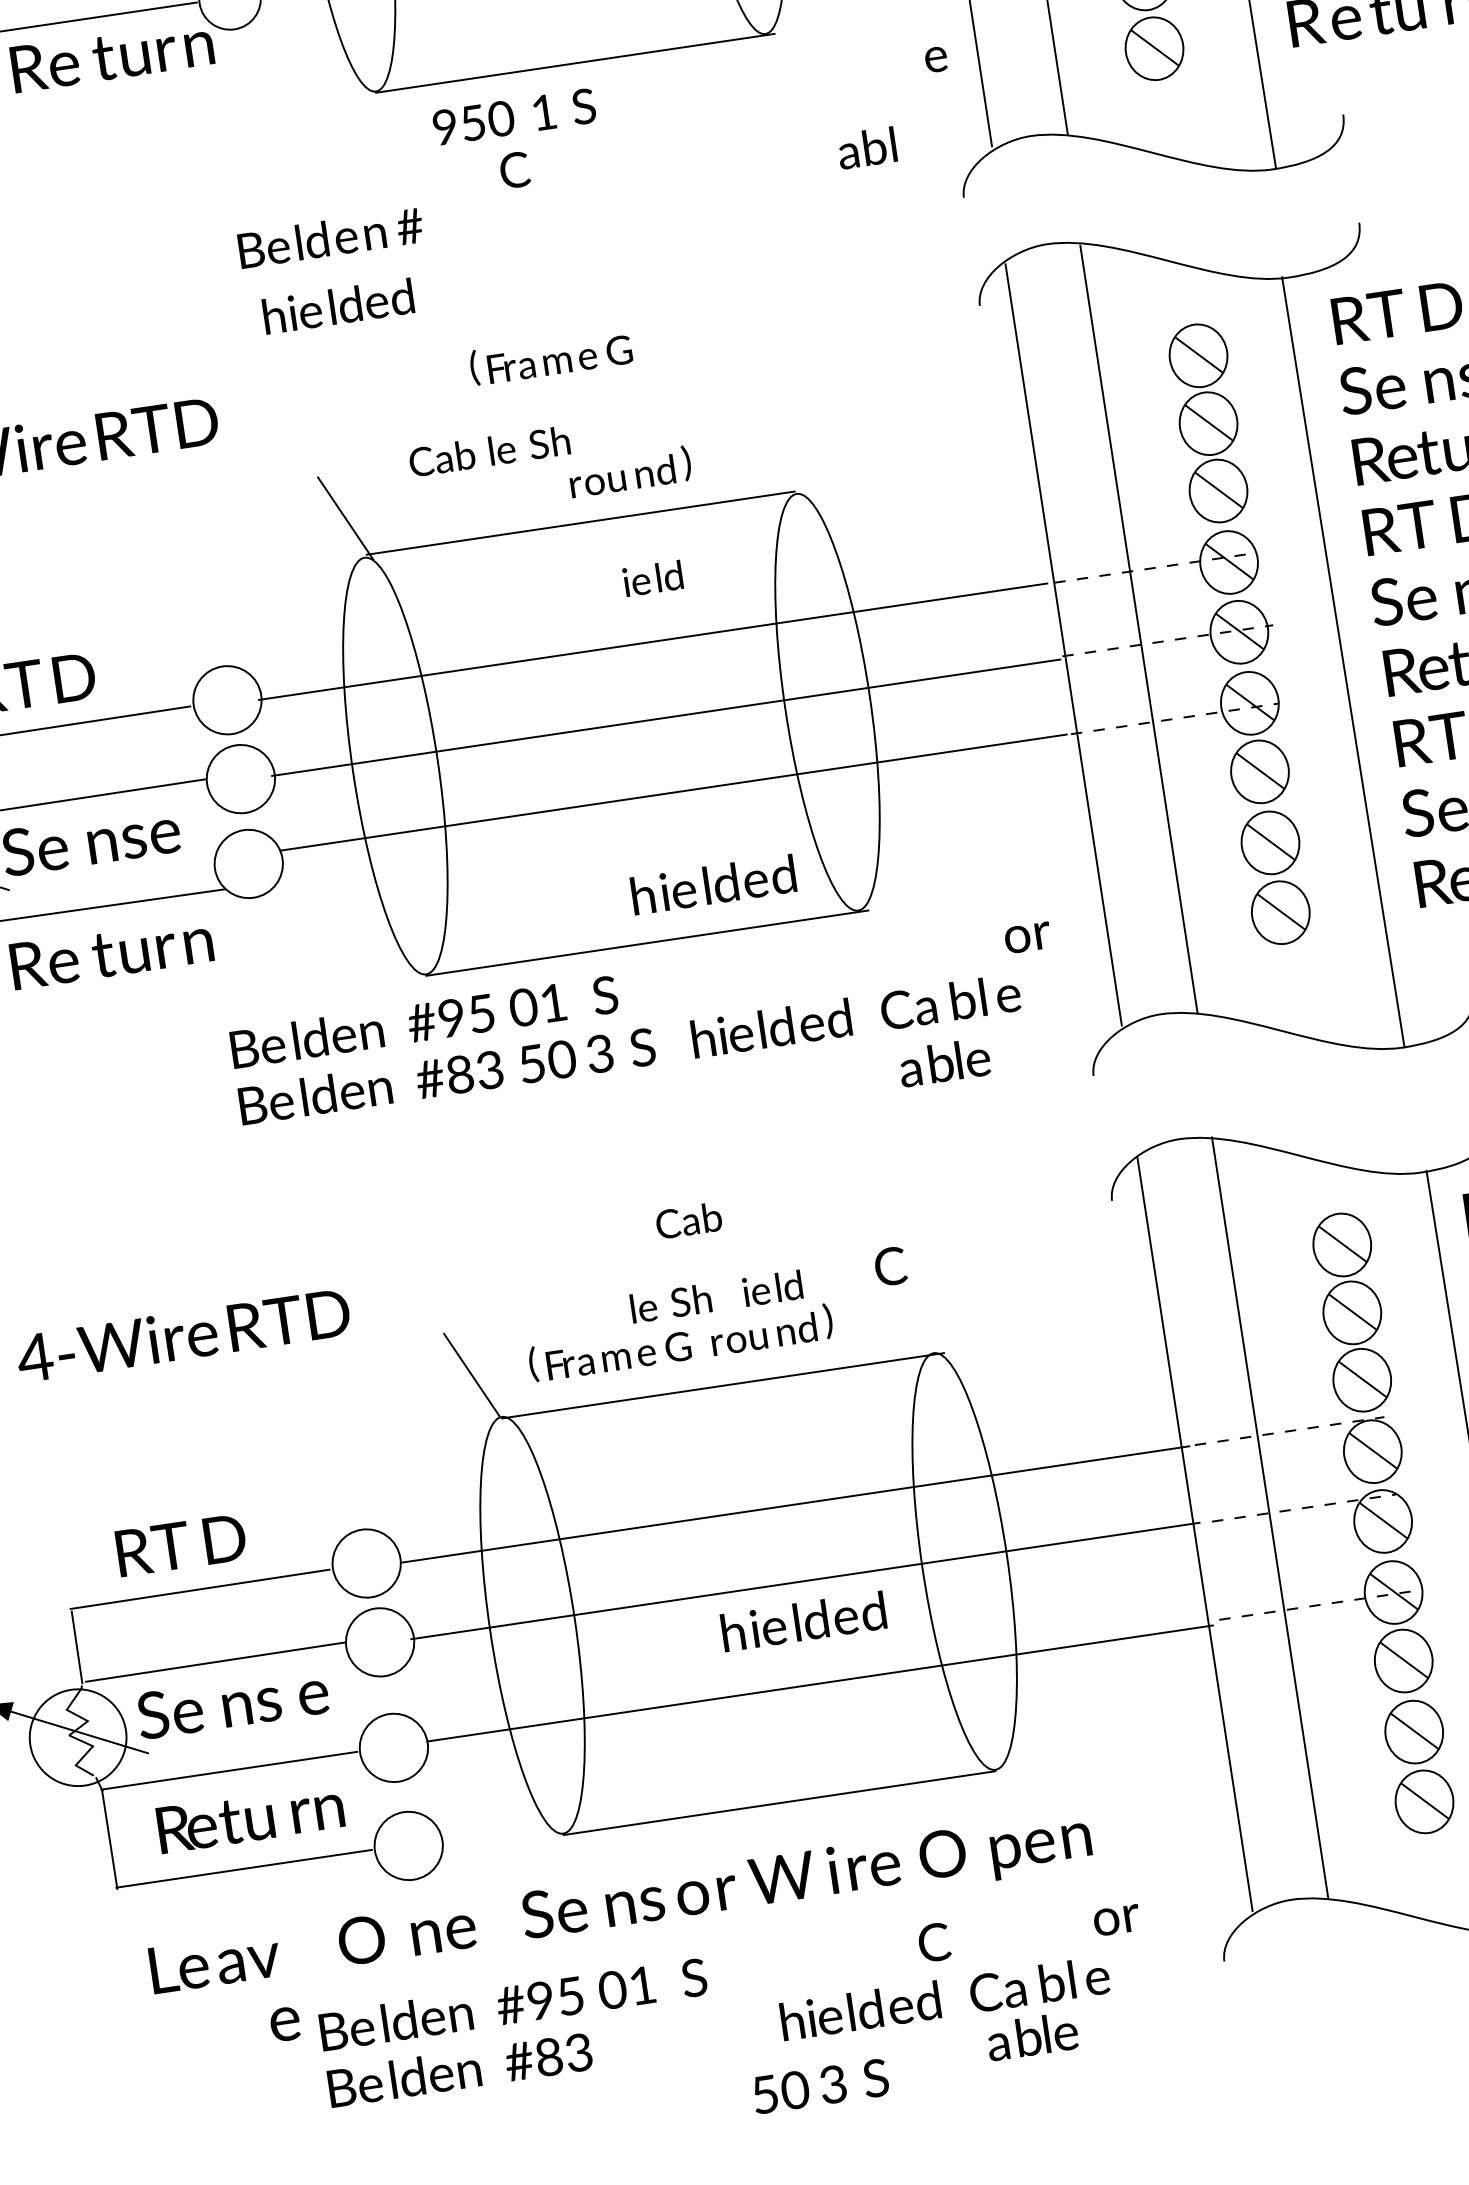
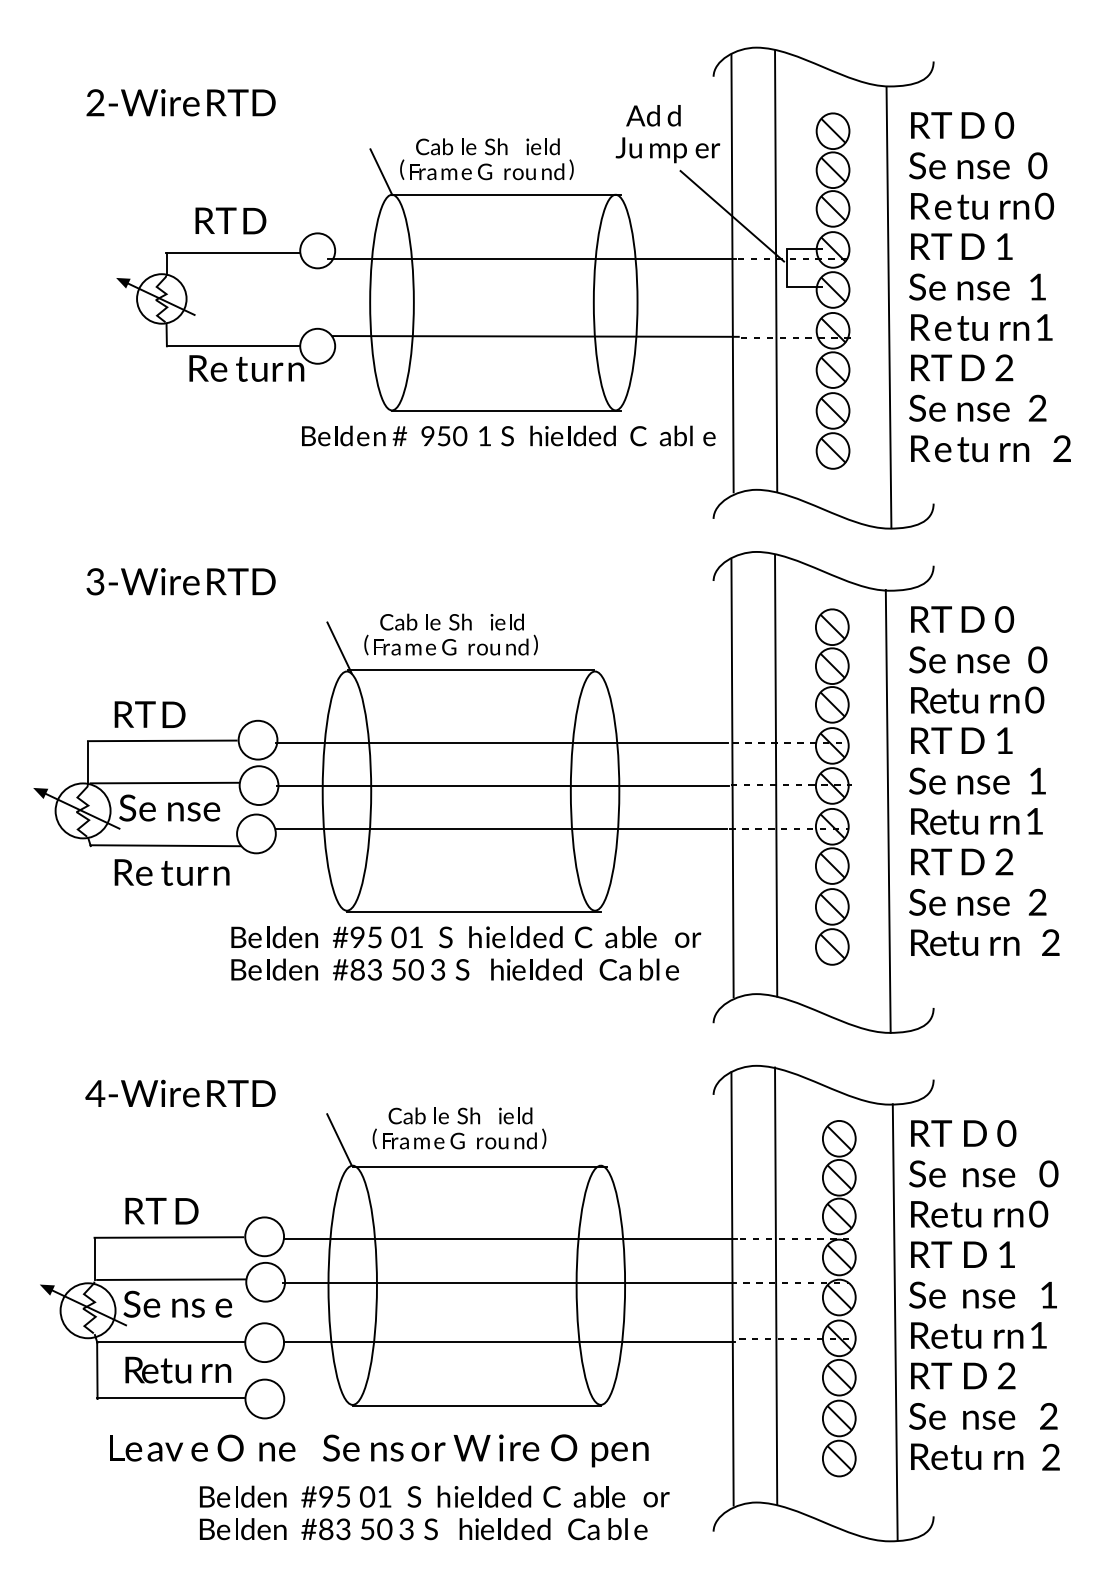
text: (865, 147) -> (675, 435), moved
text: (514, 170) -> (638, 436), moved
text: (330, 237) -> (354, 435), moved
text: (337, 305) -> (572, 435), moved
text: (551, 355) -> (410, 644), moved
text: (651, 577) -> (506, 621), moved
text: (712, 885) -> (515, 937), moved
text: (943, 1063) -> (630, 937), moved
text: (687, 1220) -> (406, 1115), moved
text: (890, 1266) -> (583, 937), moved
text: (803, 1621) -> (484, 1496), moved
text: (284, 2023) -> (199, 1451), moved
text: (1032, 2035) -> (599, 1496), moved
text: (820, 2086) -> (399, 1529), moved

